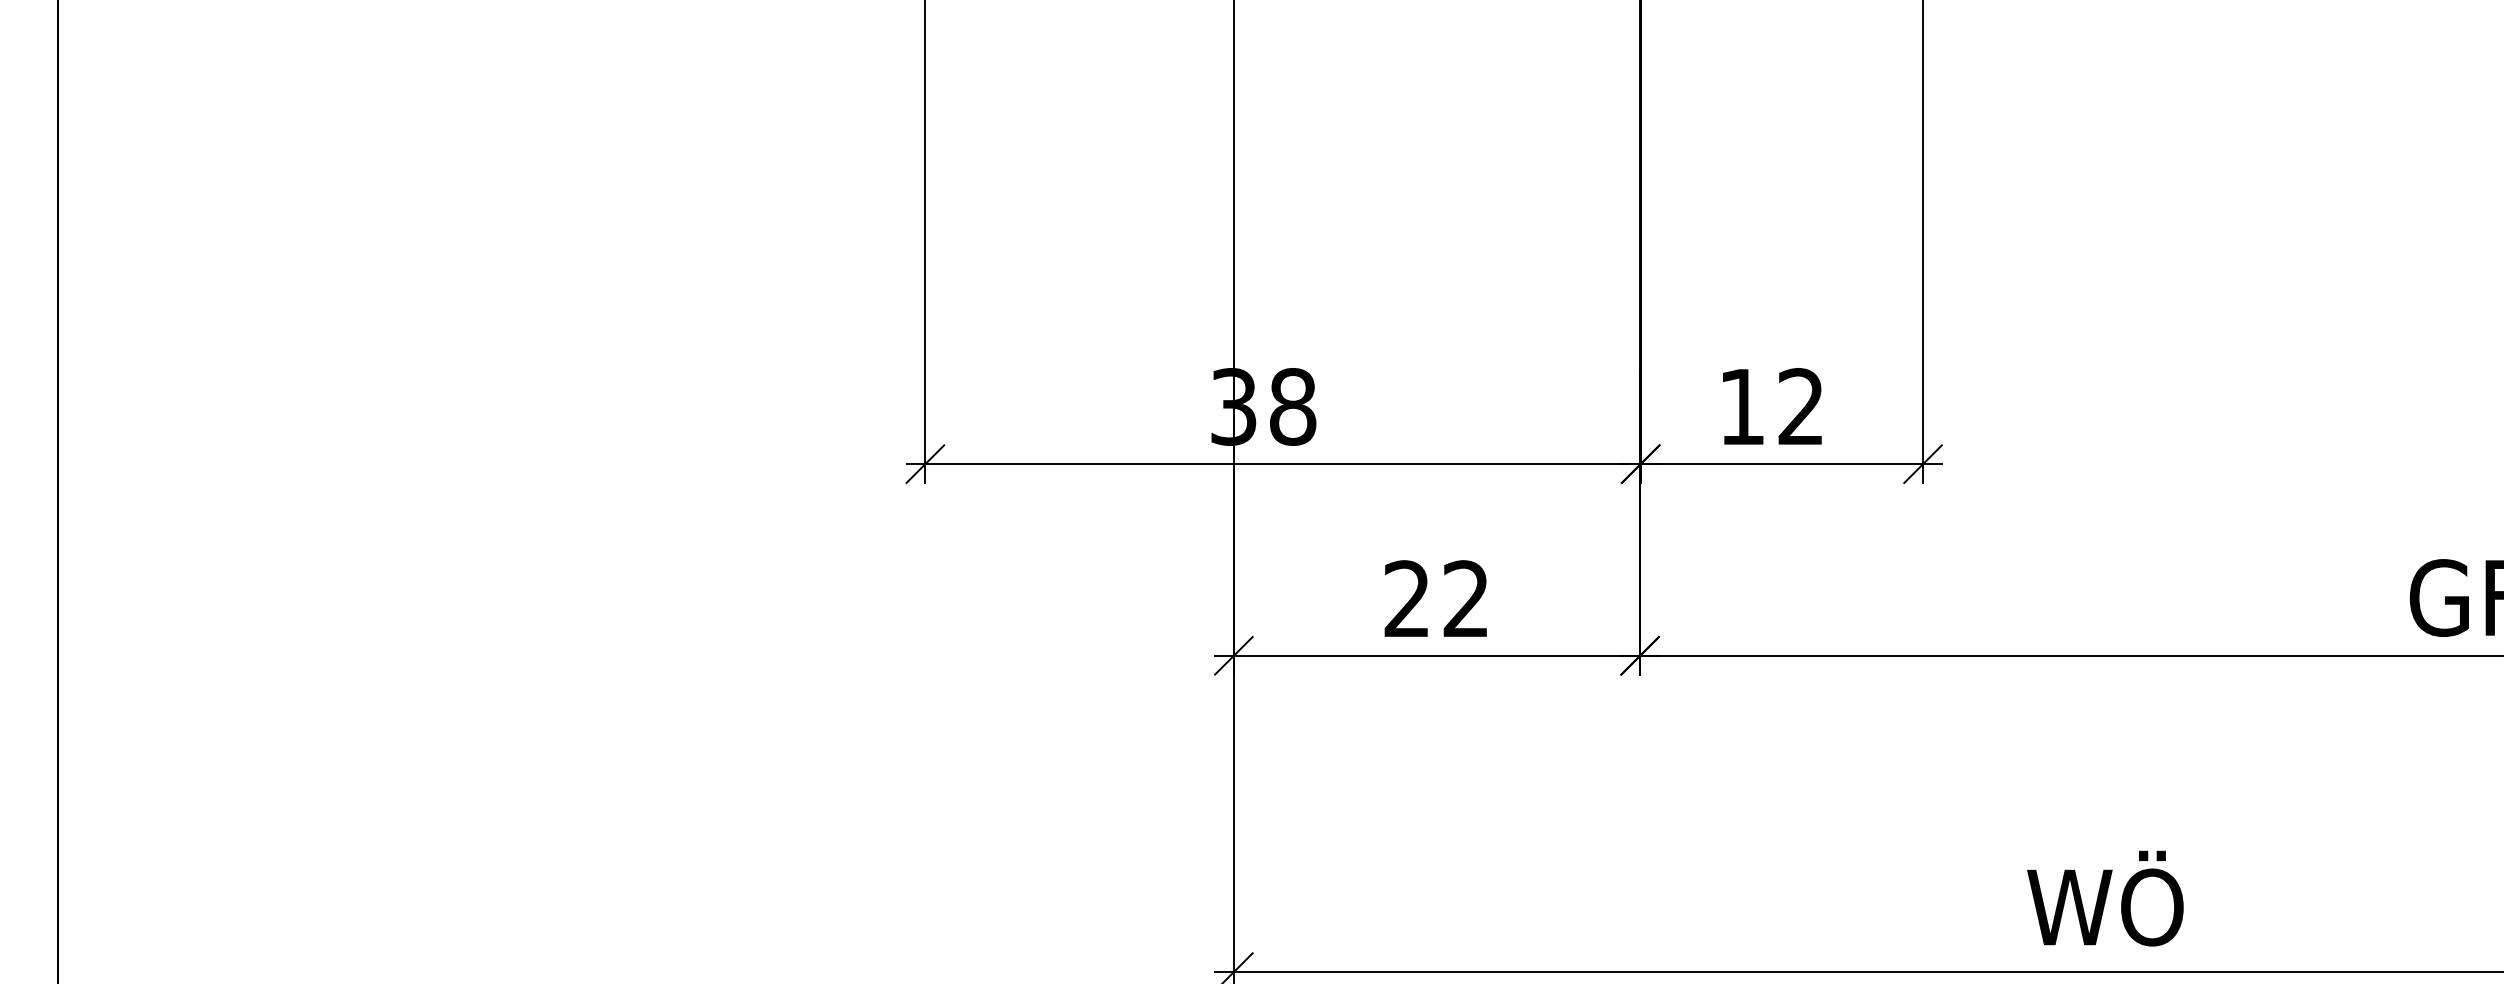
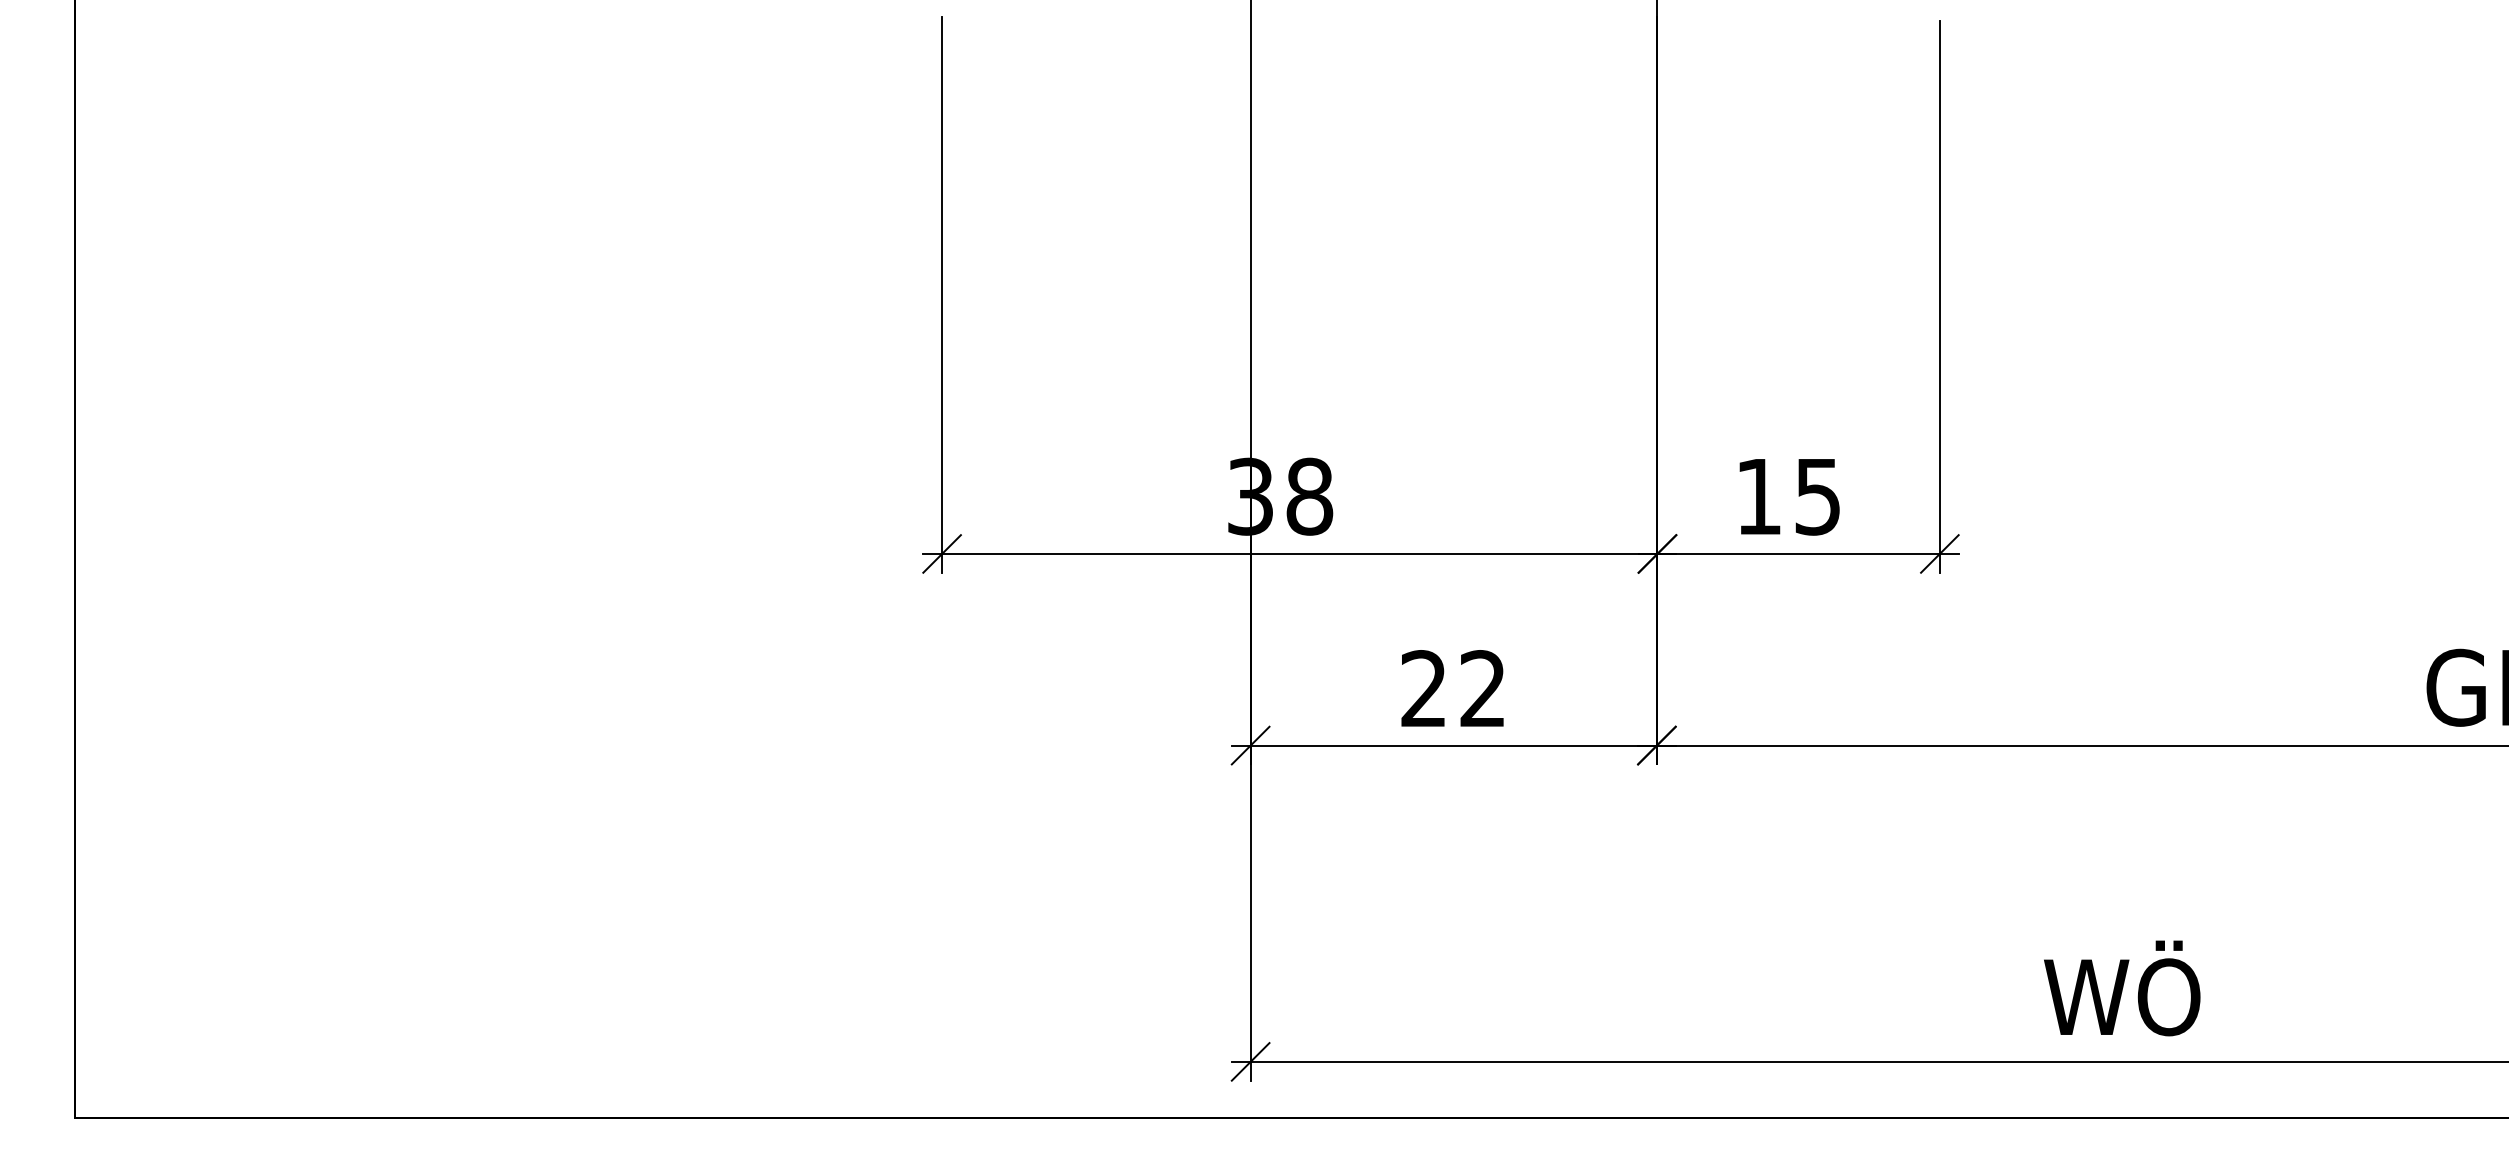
text: (1800, 406) -> (1817, 496), 12 -> 15

